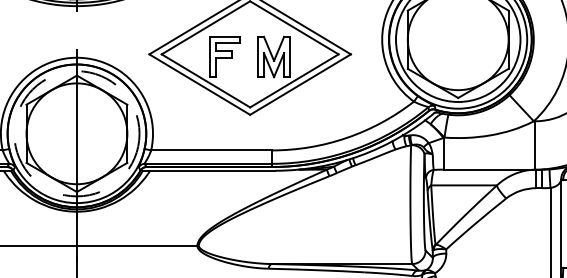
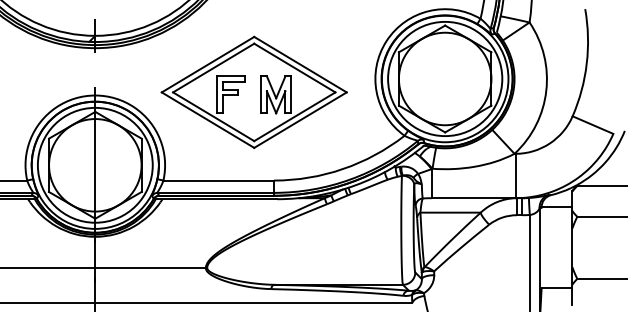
circle: (76, 132) -> (94, 164), dashed -> solid

